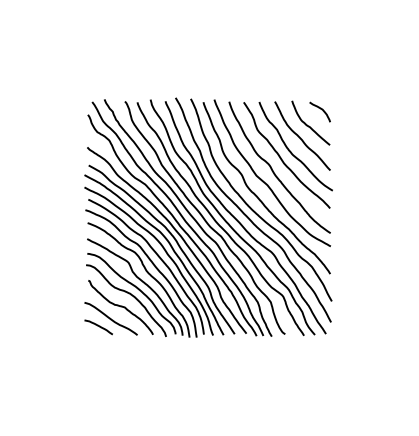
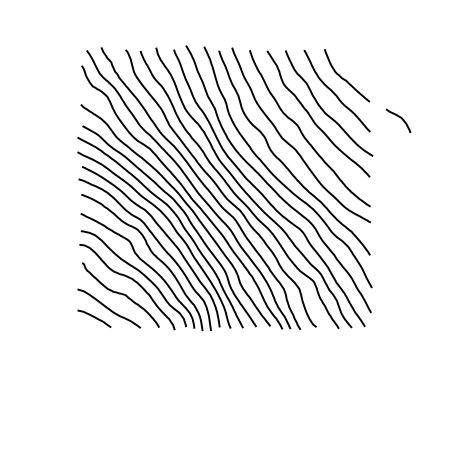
curve: (320, 109) -> (398, 117), moved

